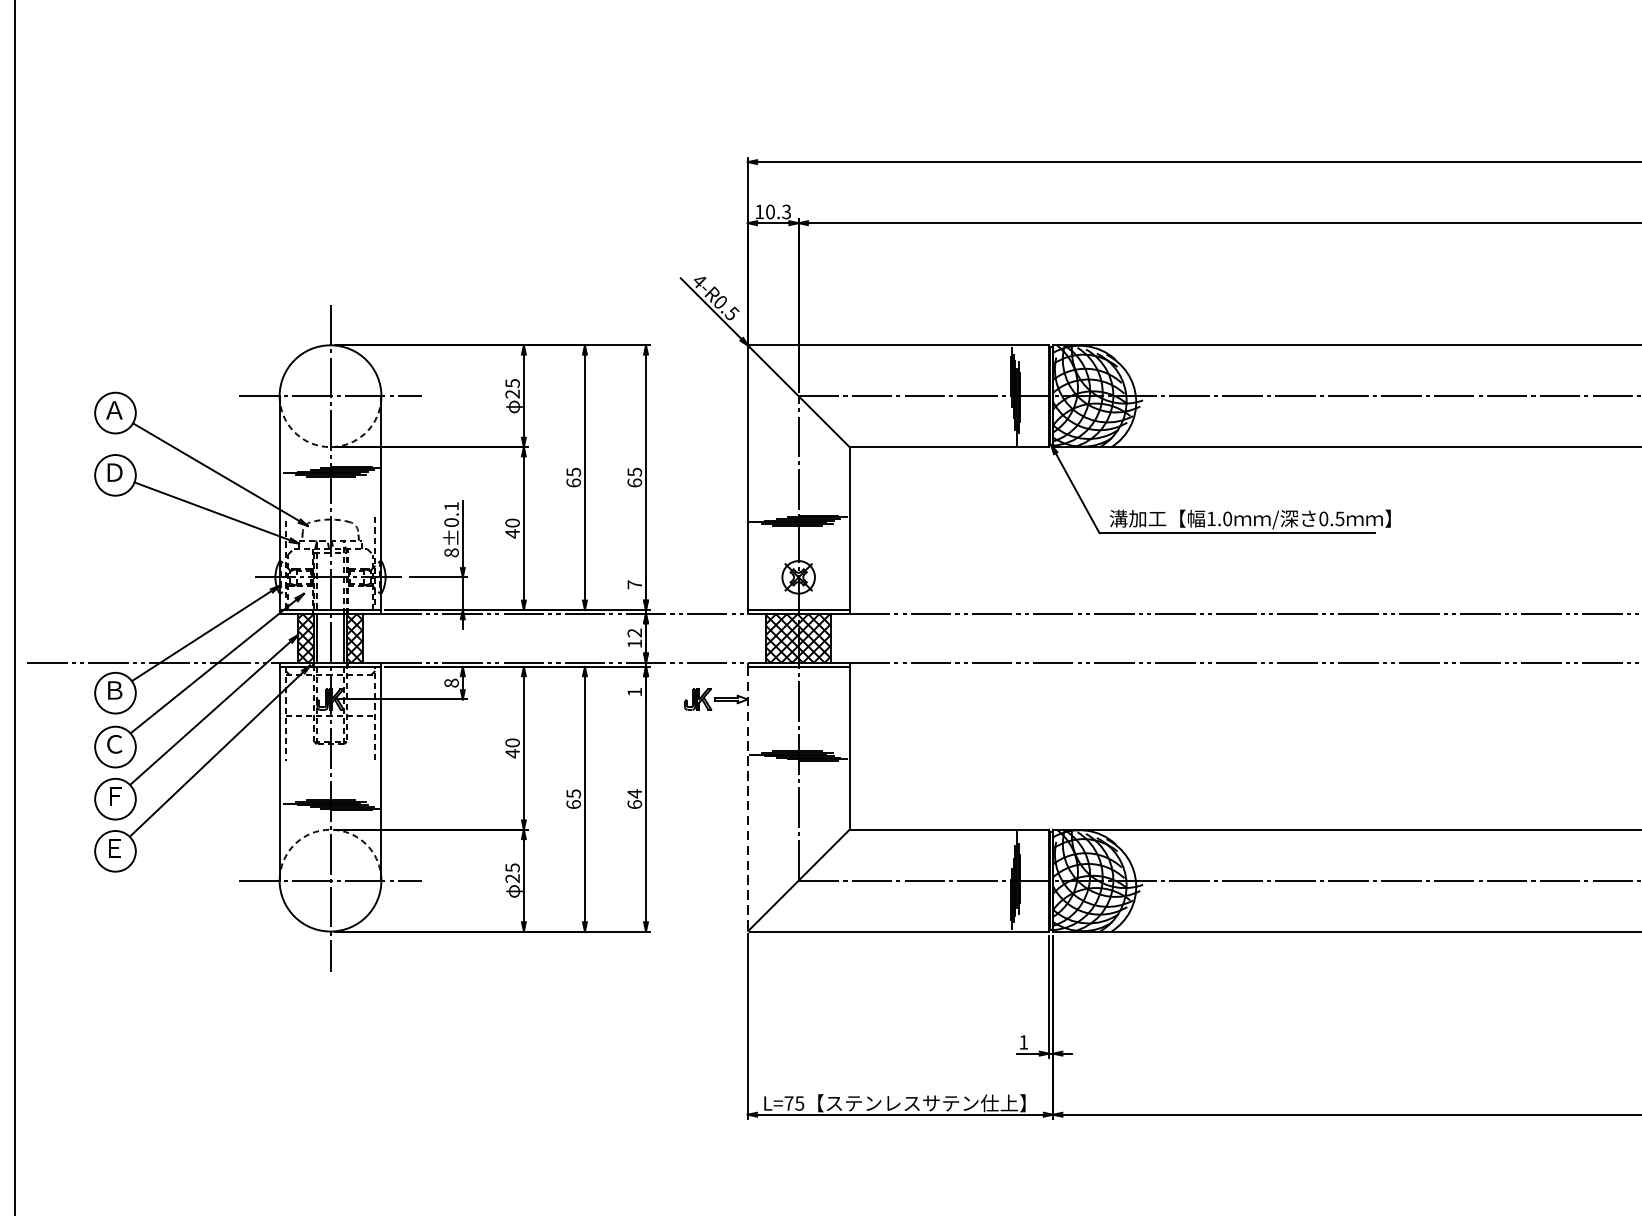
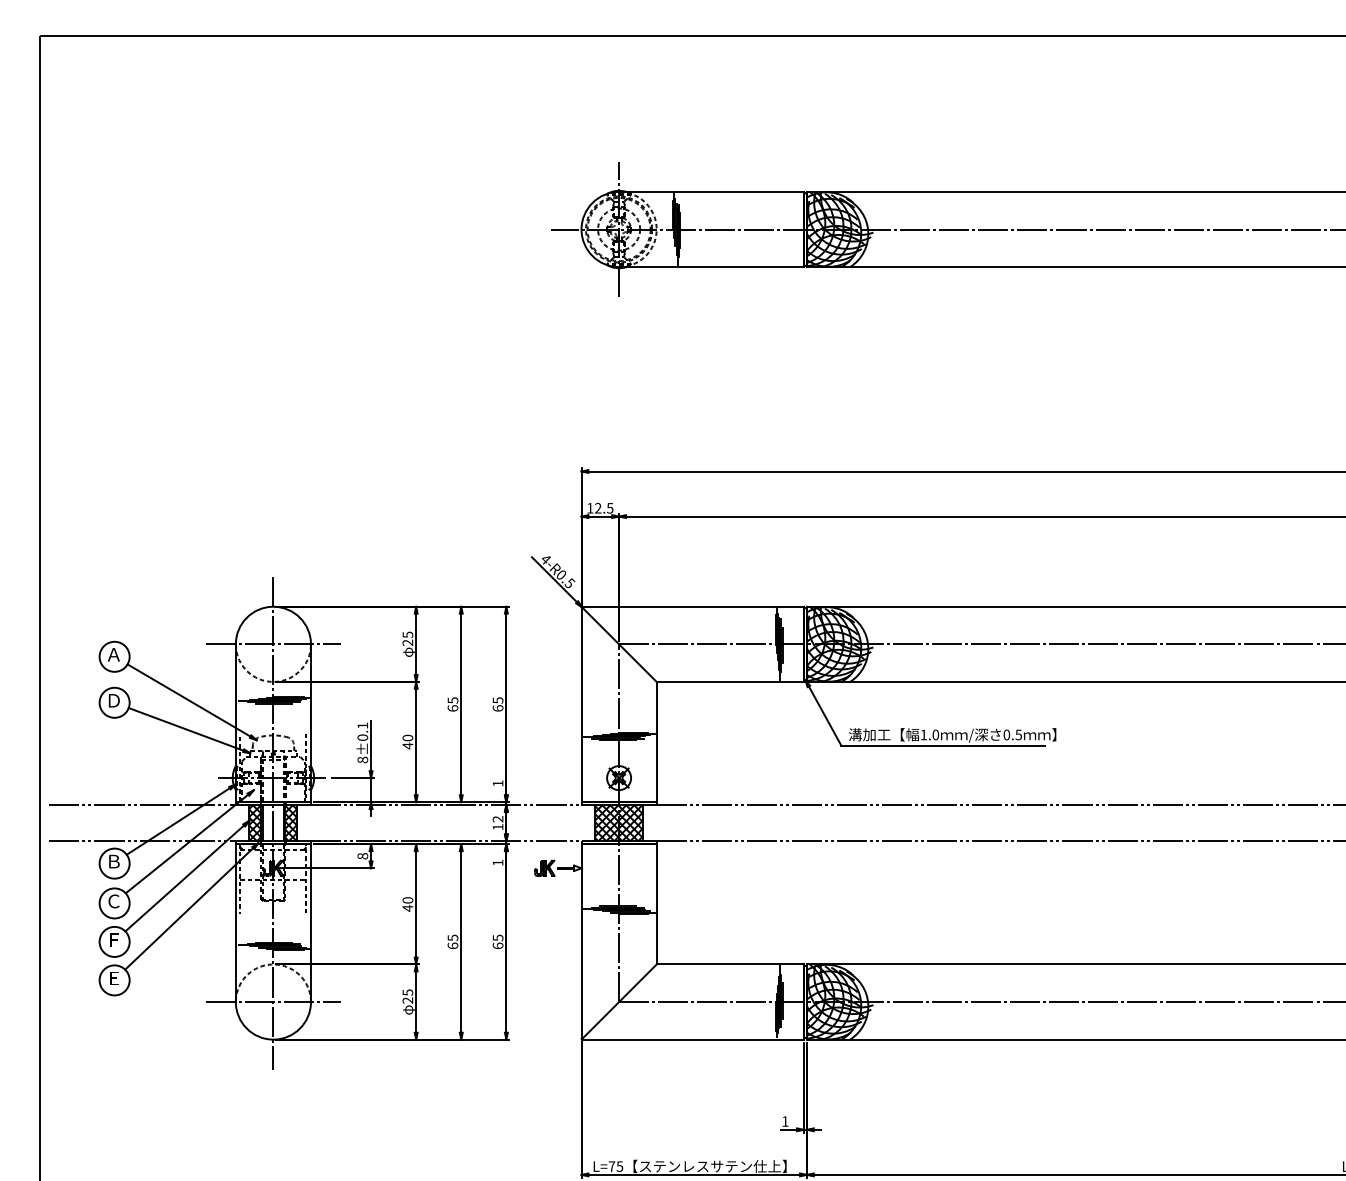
text: (778, 212) -> (604, 508), 10.3 -> 12.5
text: (633, 584) -> (497, 783), 7 -> 1
line: (153, 614) -> (142, 805), added
text: (633, 794) -> (497, 938), 64 -> 65
line: (747, 798) -> (581, 941), dashed -> solid

